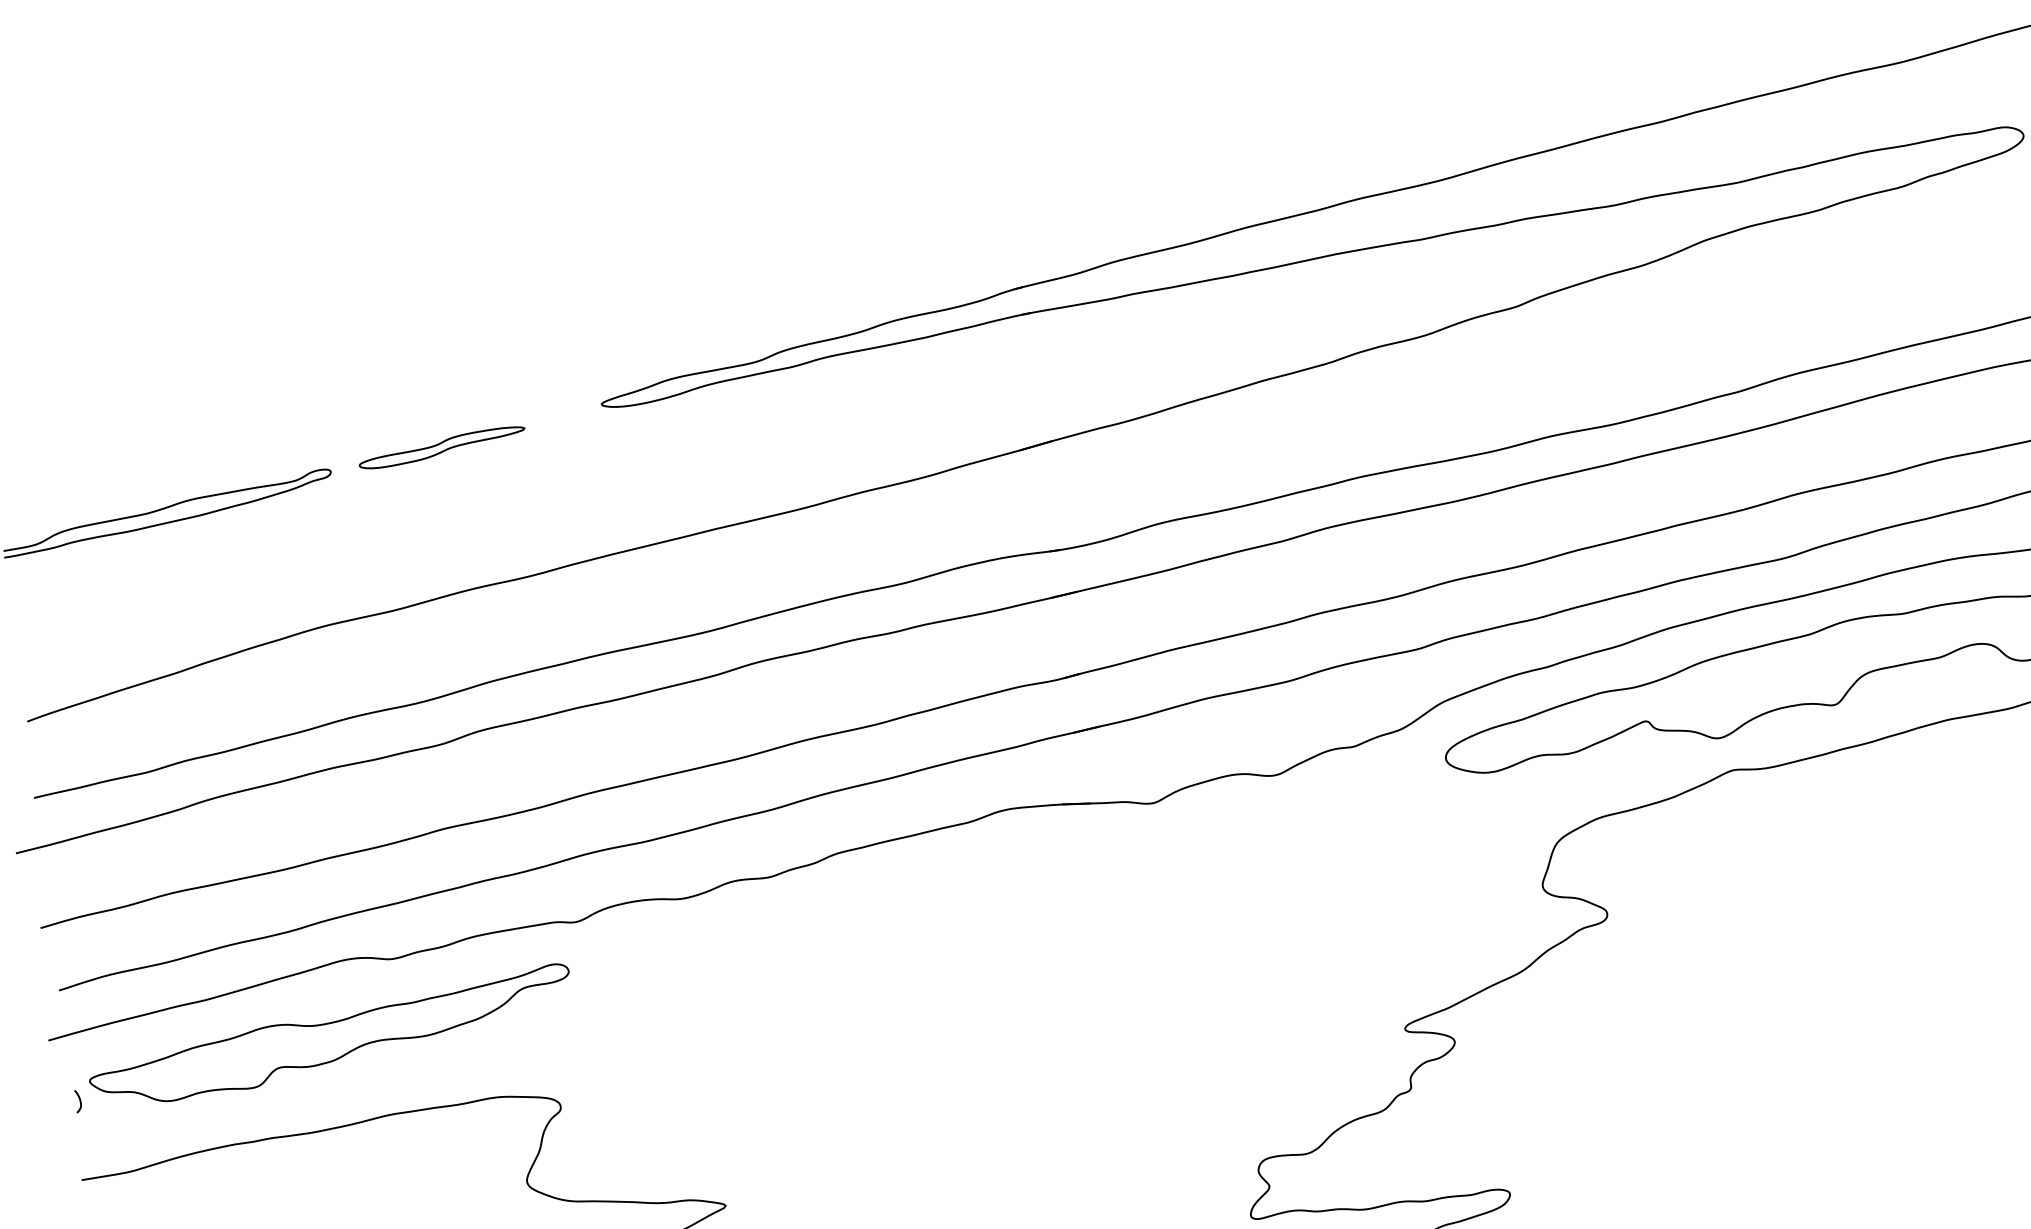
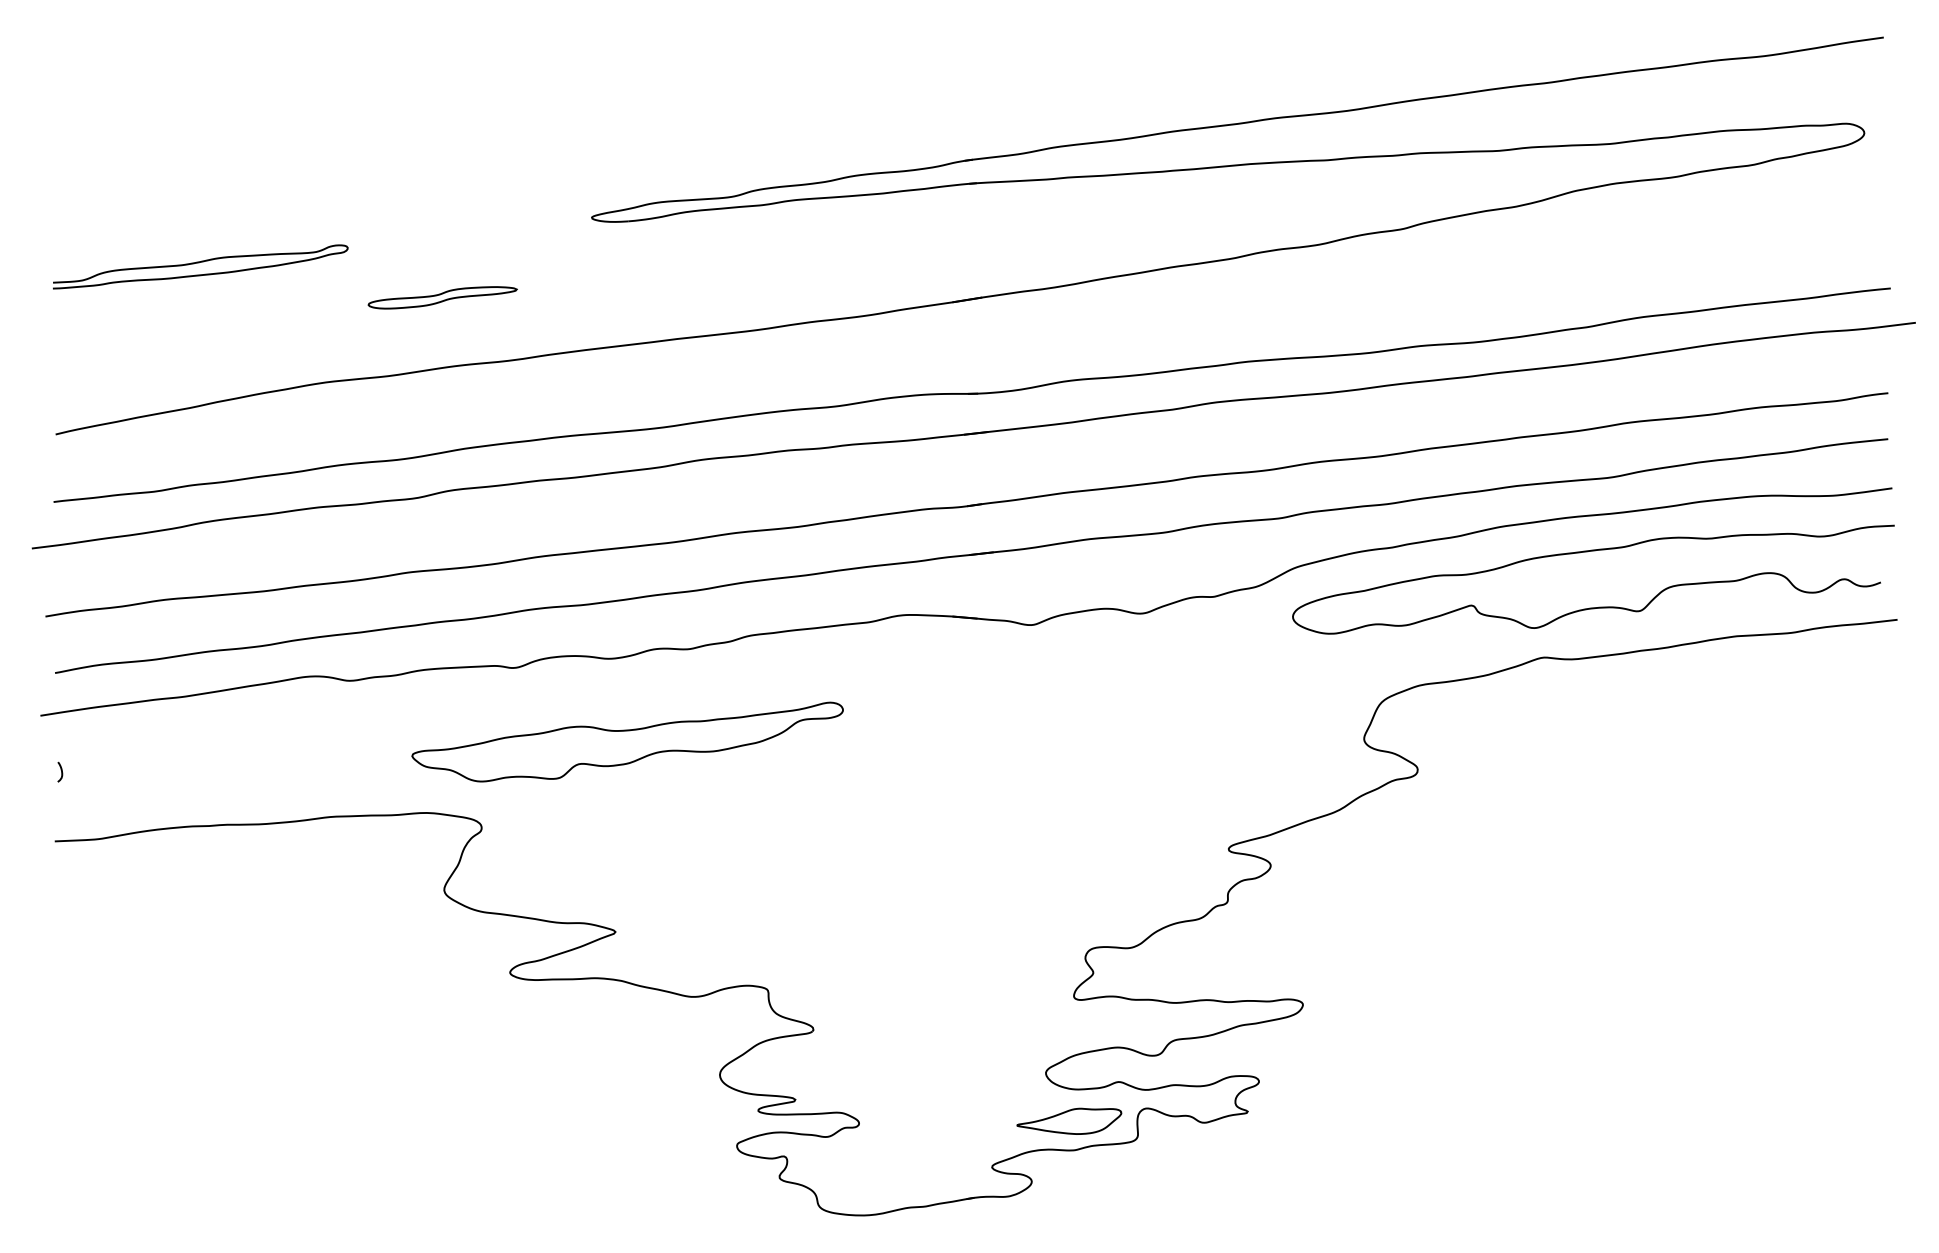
part: (441, 447) -> (442, 297), moved
part: (330, 1035) -> (627, 741), moved

